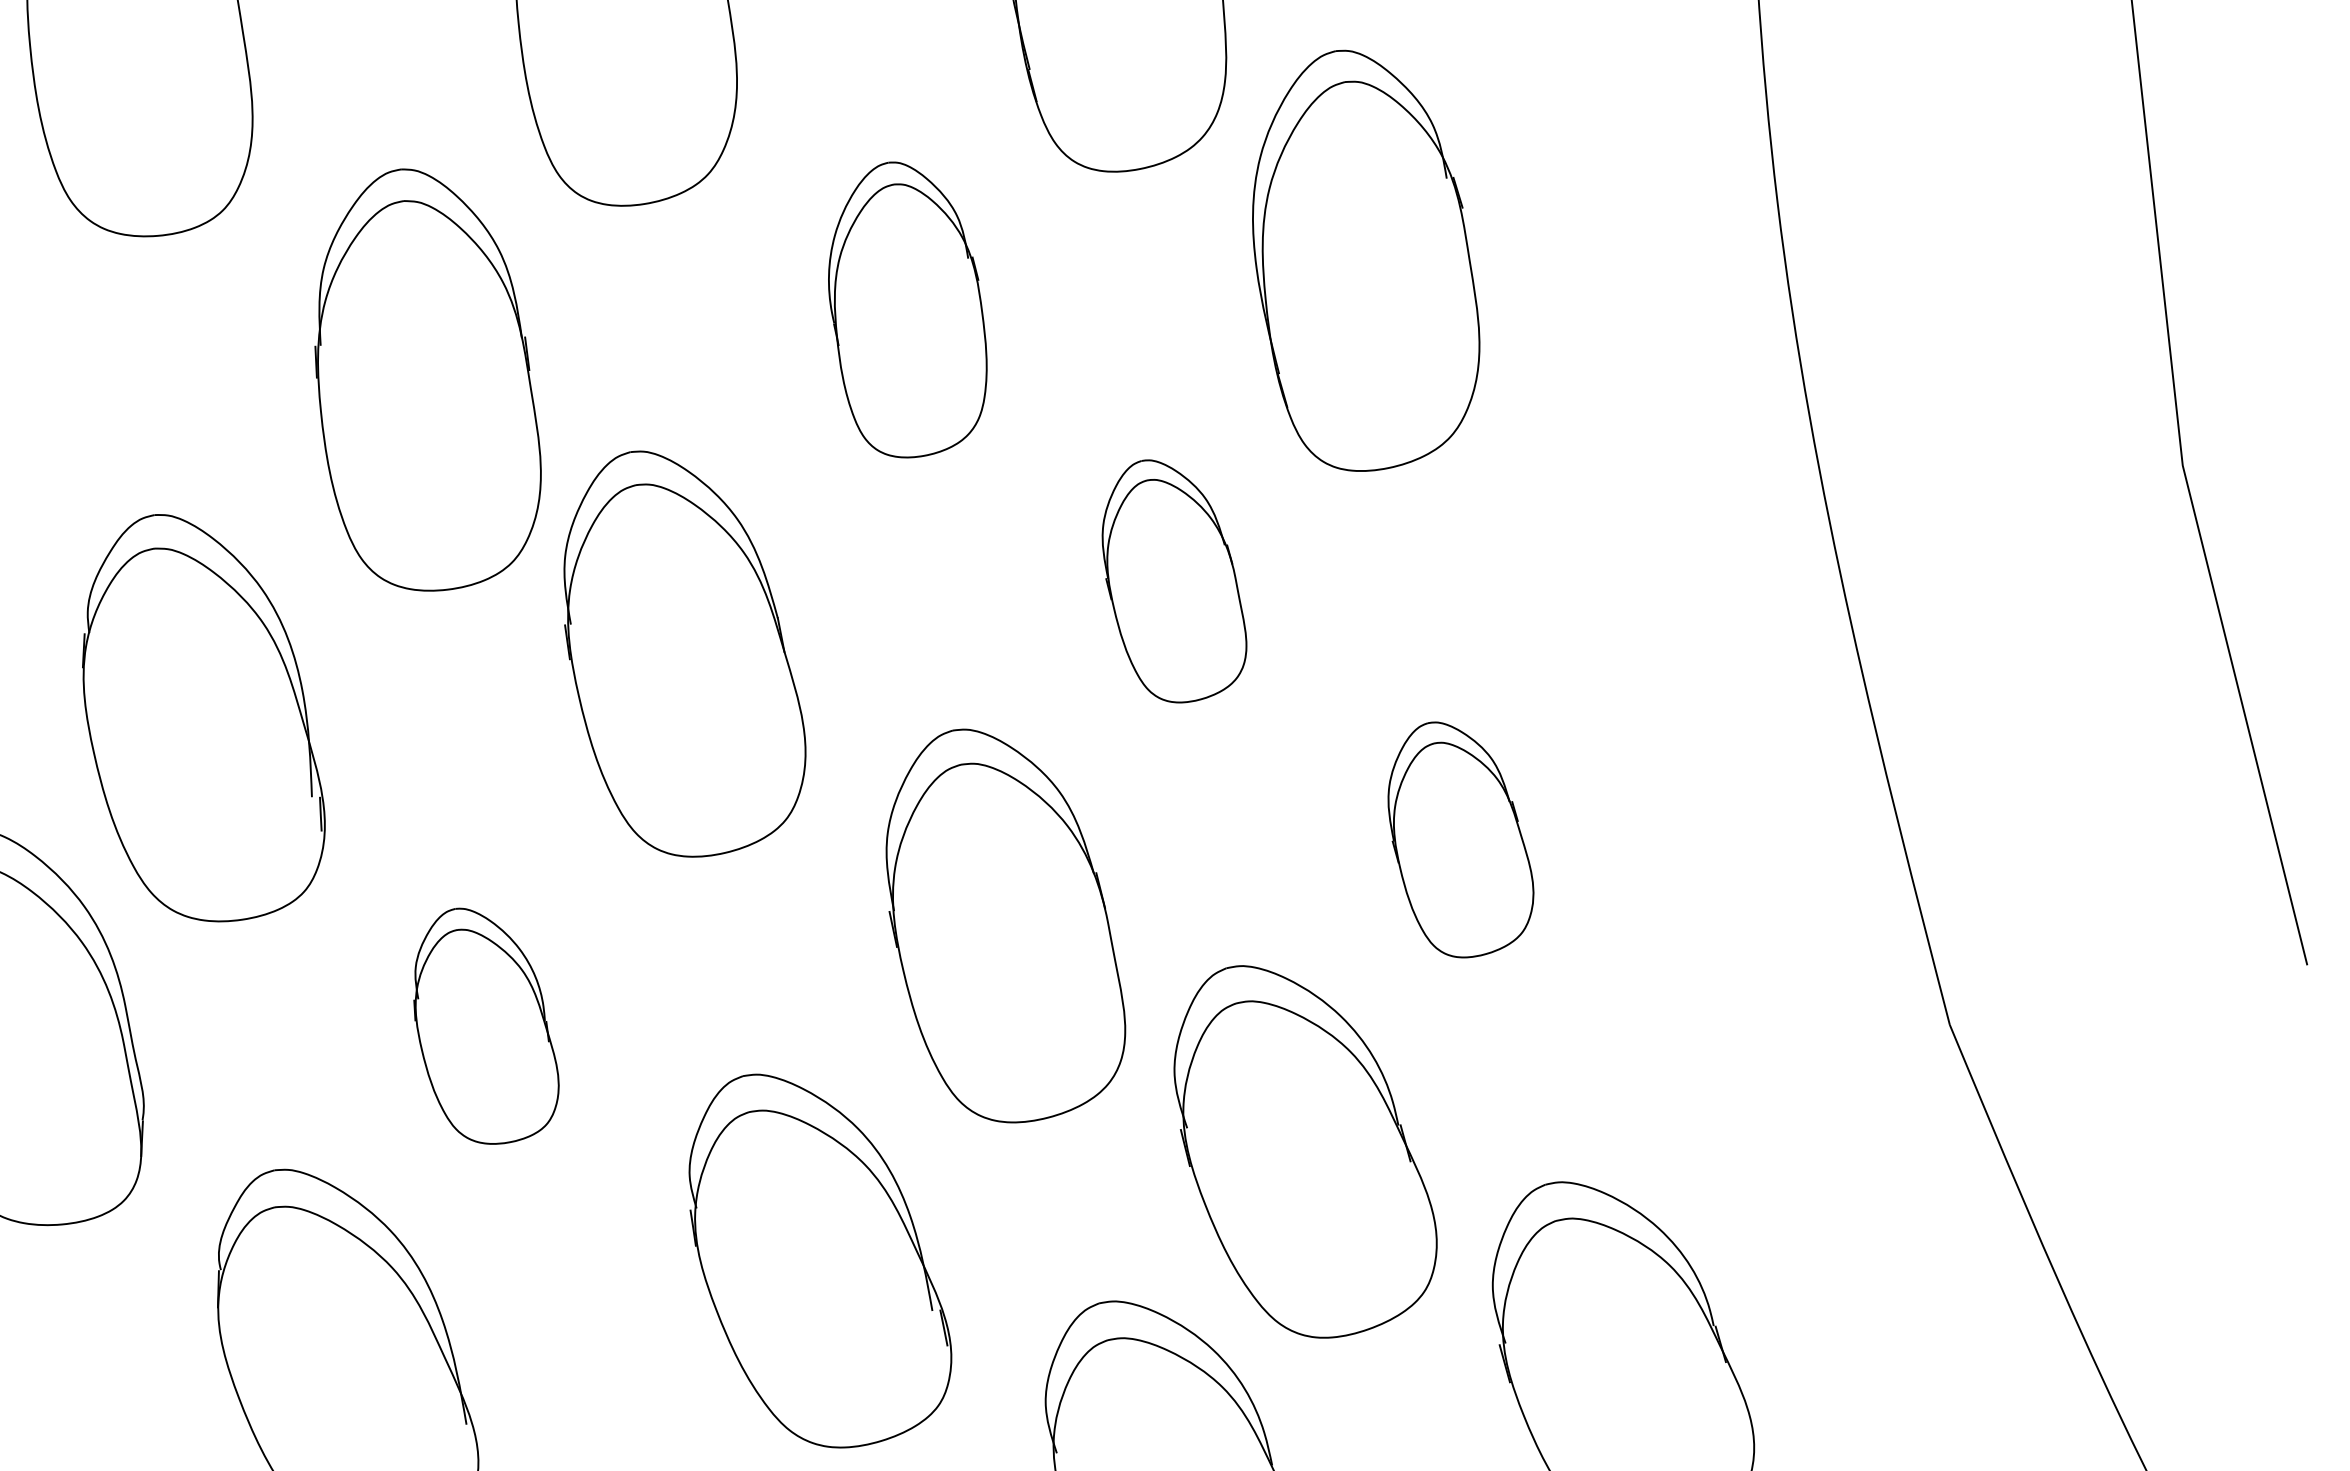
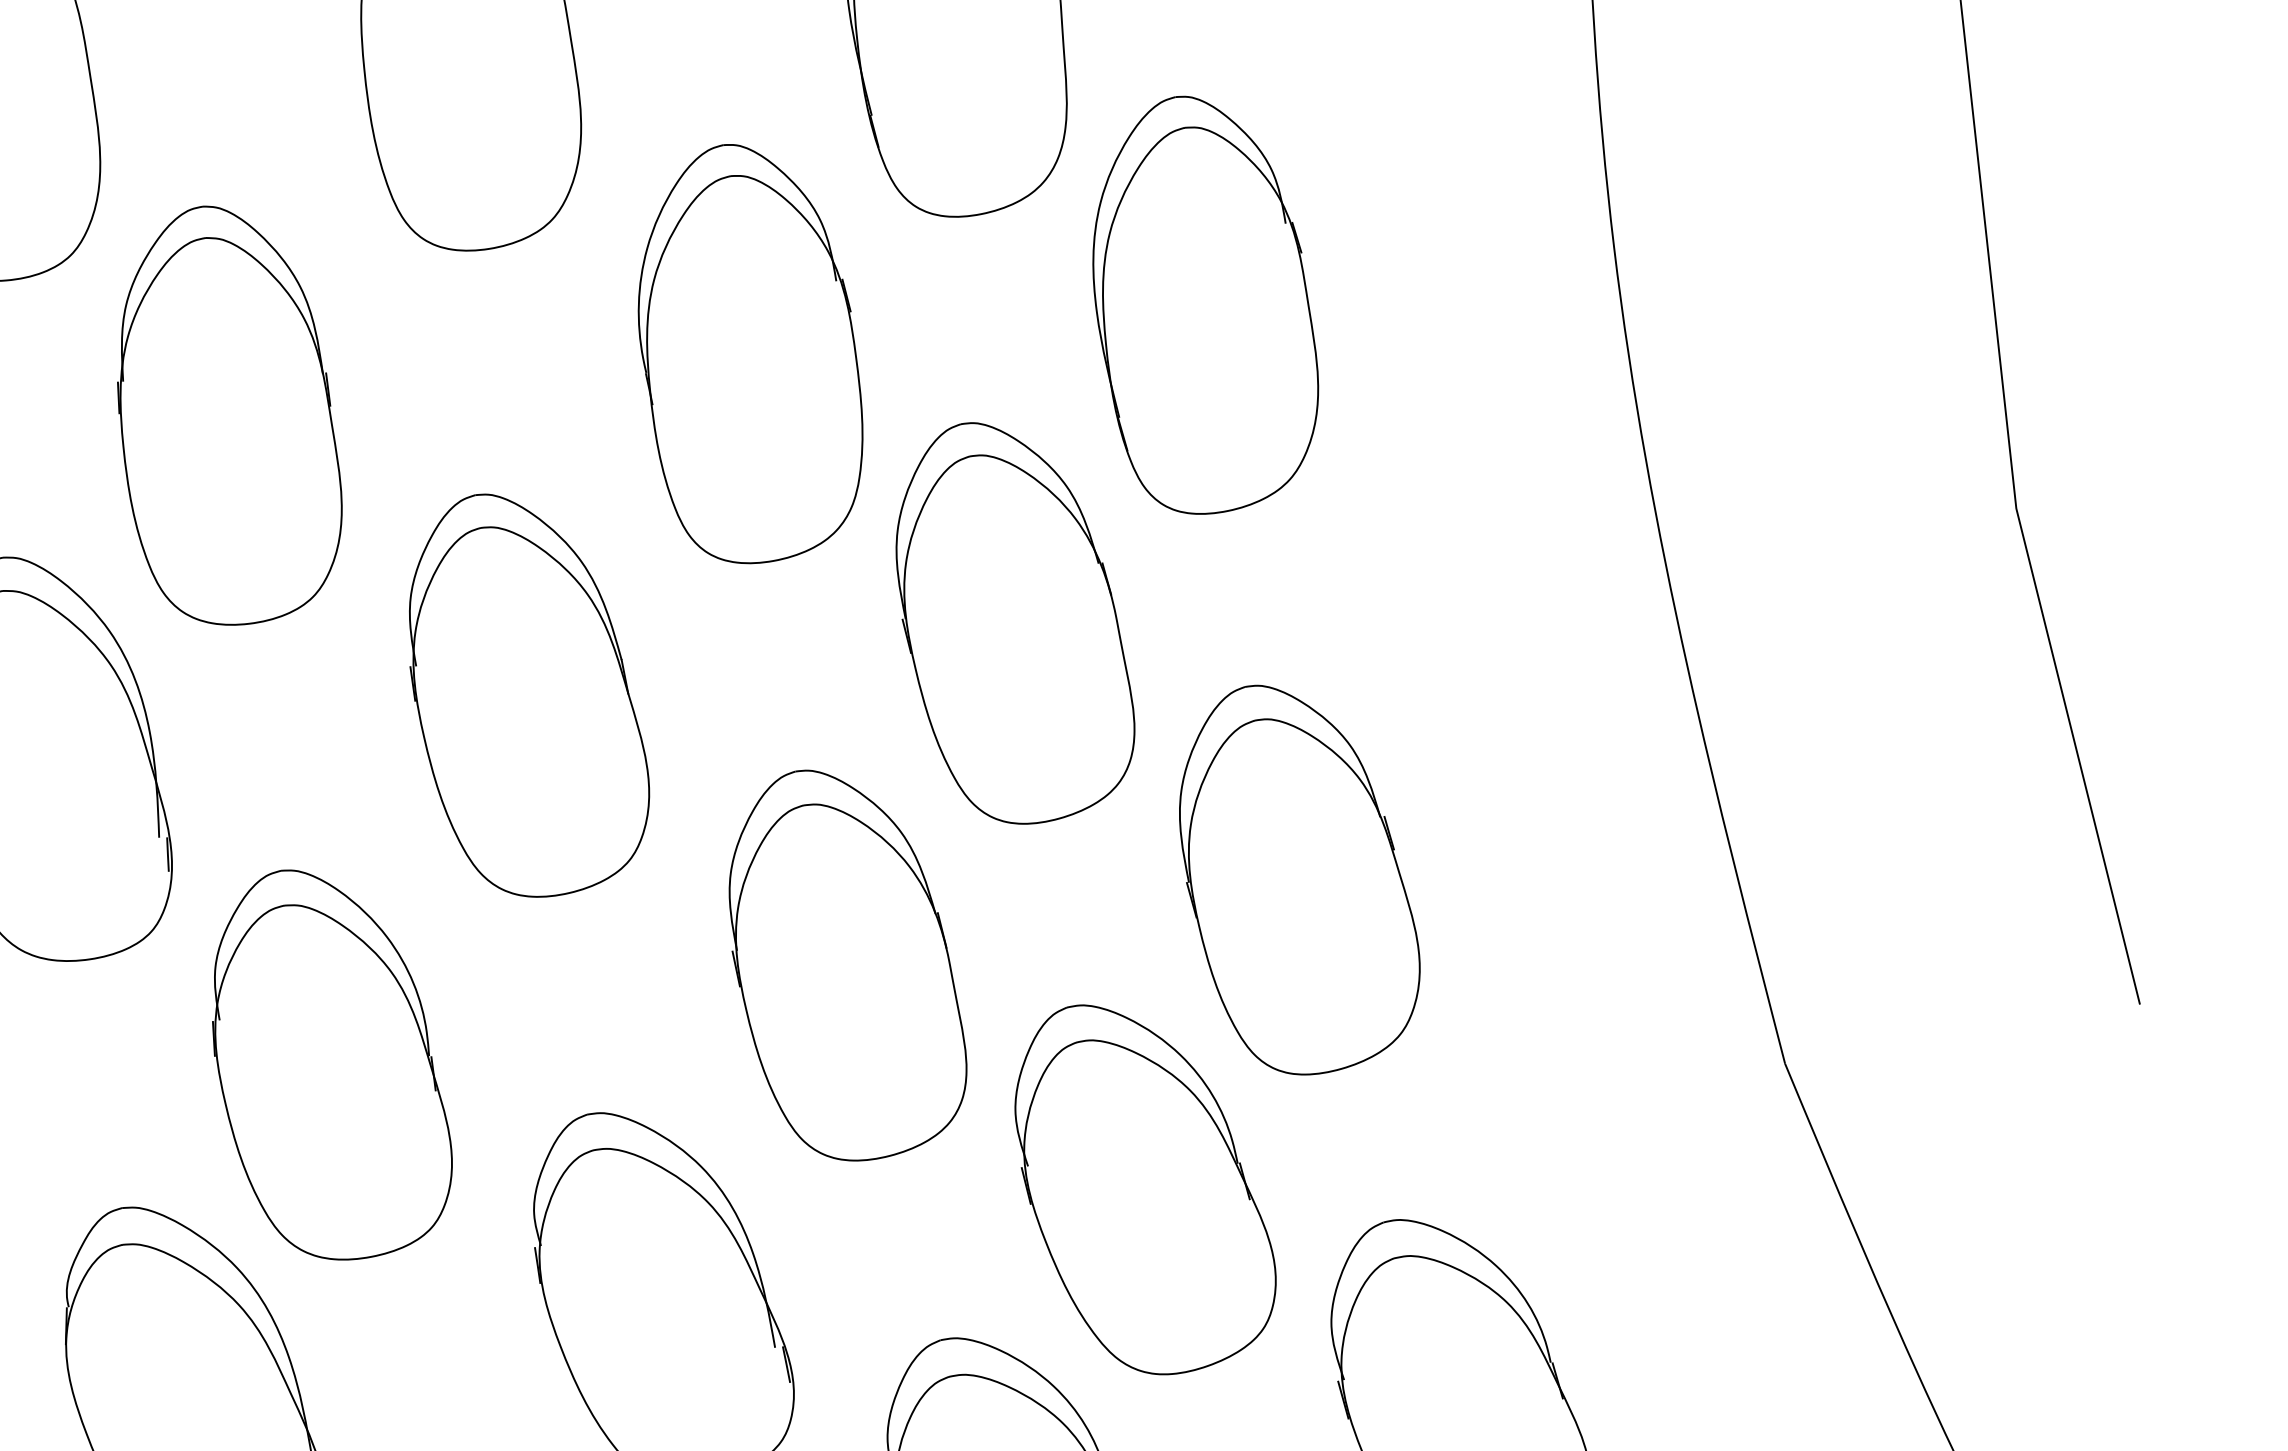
part: (907, 309) -> (750, 353), size x1.43
part: (427, 379) -> (229, 415), moved
part: (1174, 581) -> (1015, 623), size x1.67
part: (1460, 839) -> (1299, 879), size x1.67
part: (486, 1026) -> (332, 1065), size x1.67

